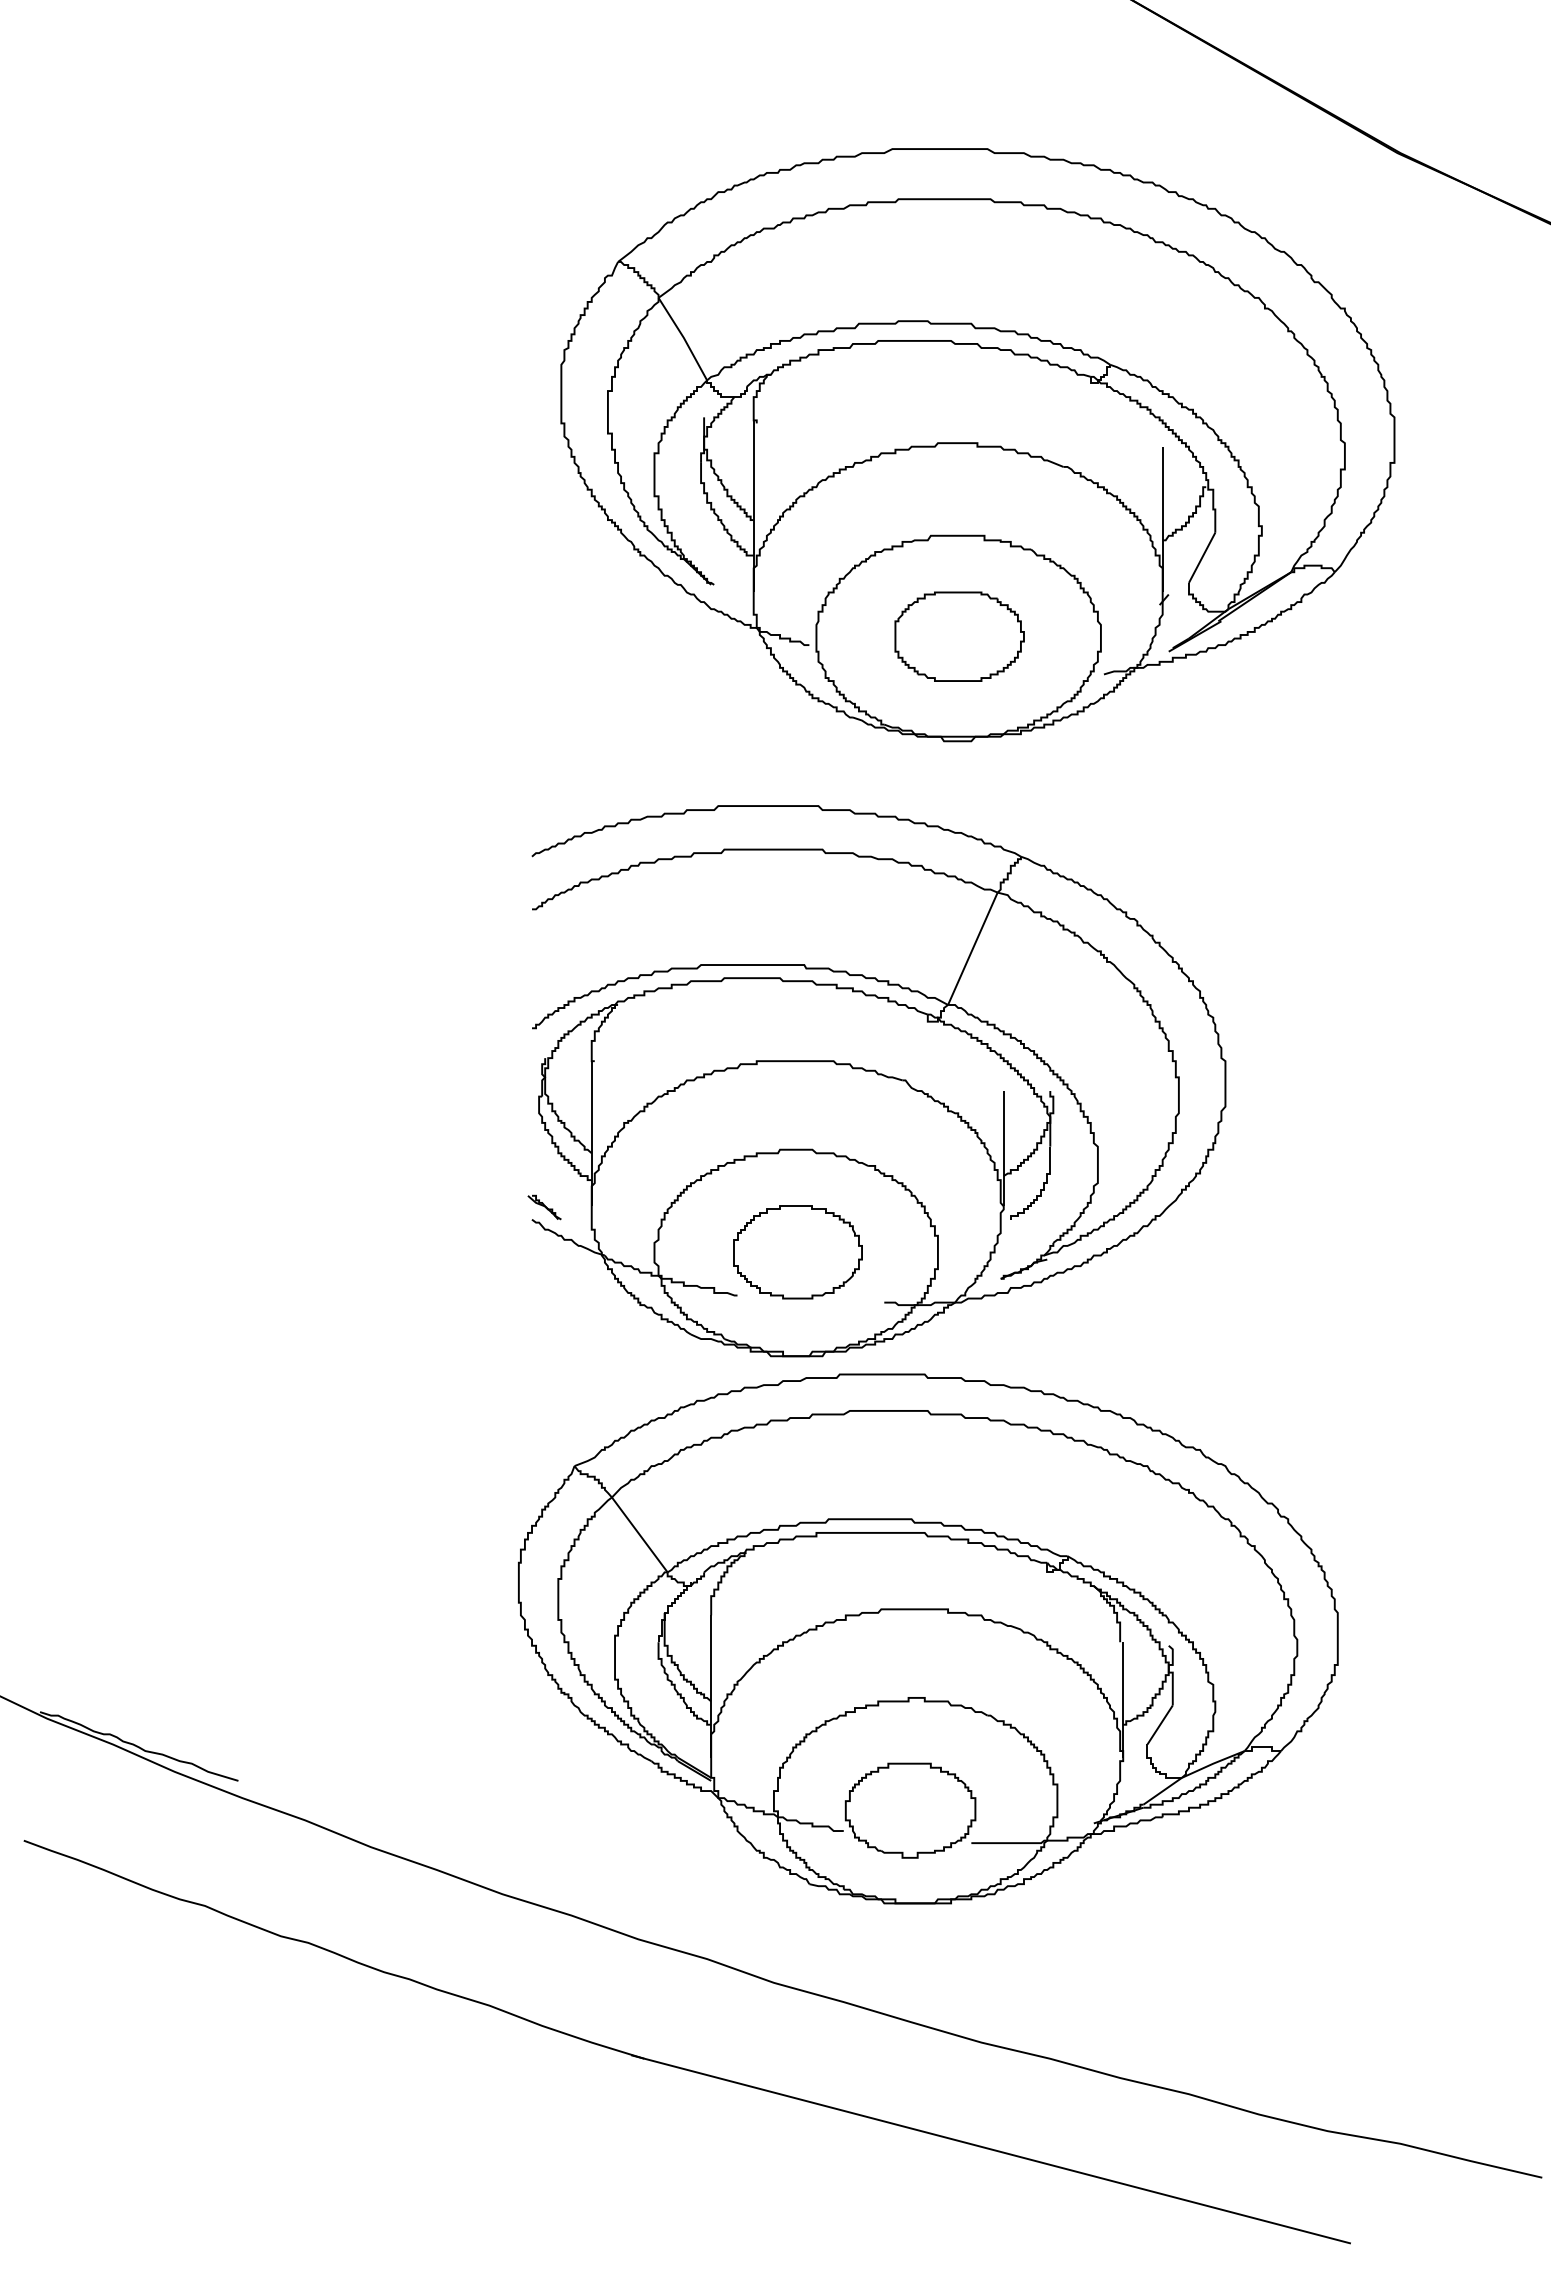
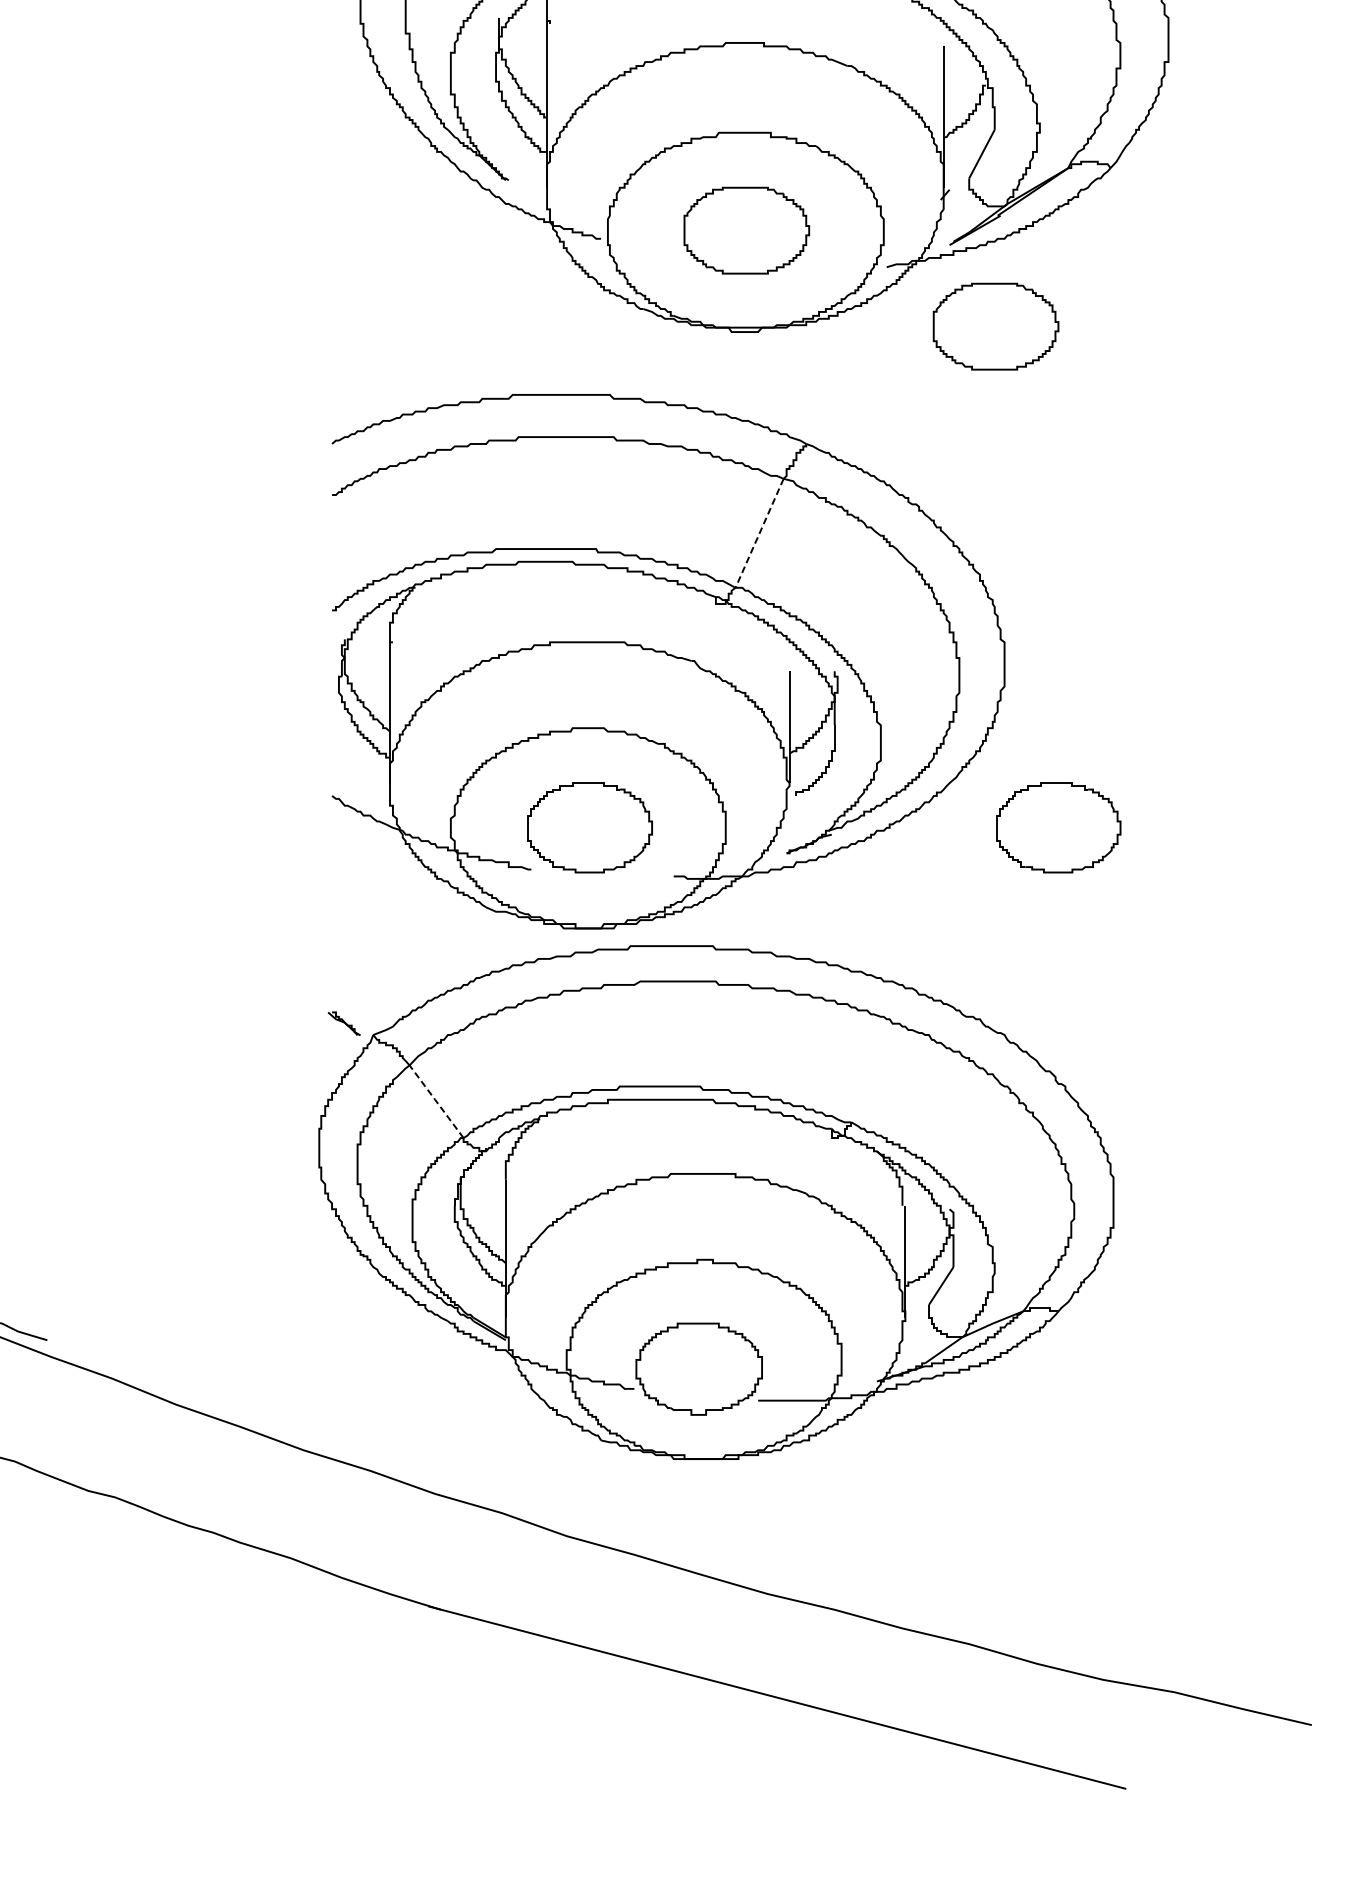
part: (1216, 735) -> (995, 326), added
line: (972, 949) -> (759, 533), solid -> dashed
part: (544, 1207) -> (344, 1023), moved
part: (1280, 1252) -> (1057, 827), added
line: (639, 1534) -> (436, 1101), solid -> dashed

